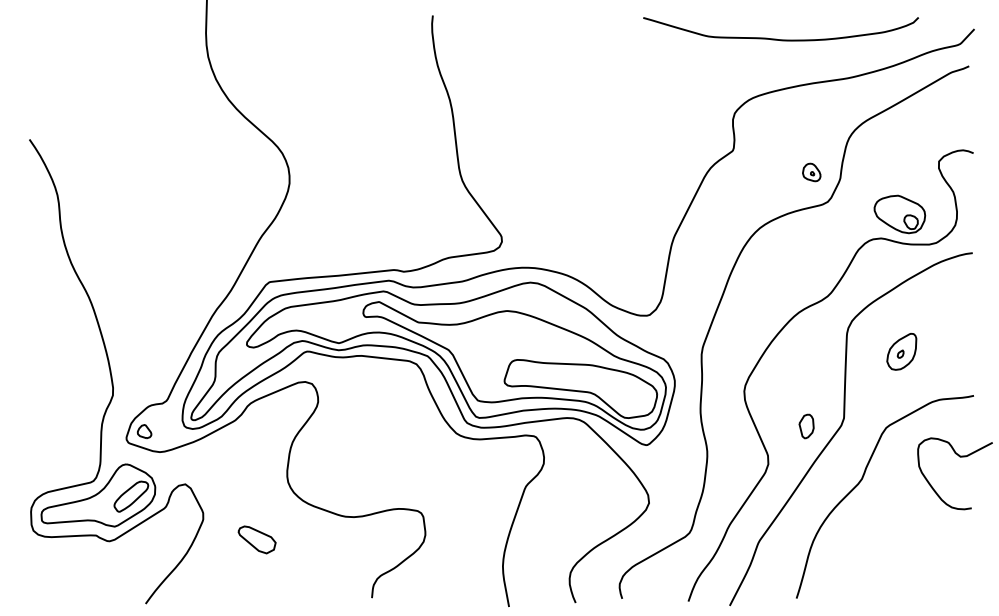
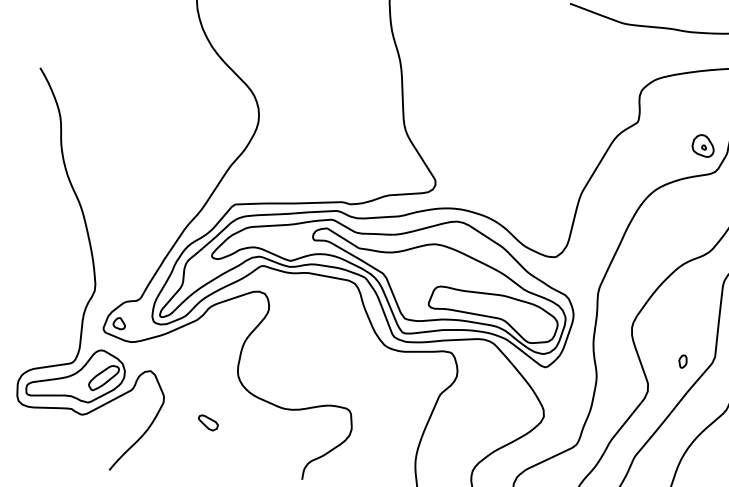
part: (811, 172) -> (703, 145), size x1.43
part: (806, 426) -> (682, 361), size x0.62
part: (257, 539) -> (208, 422), size x0.62

